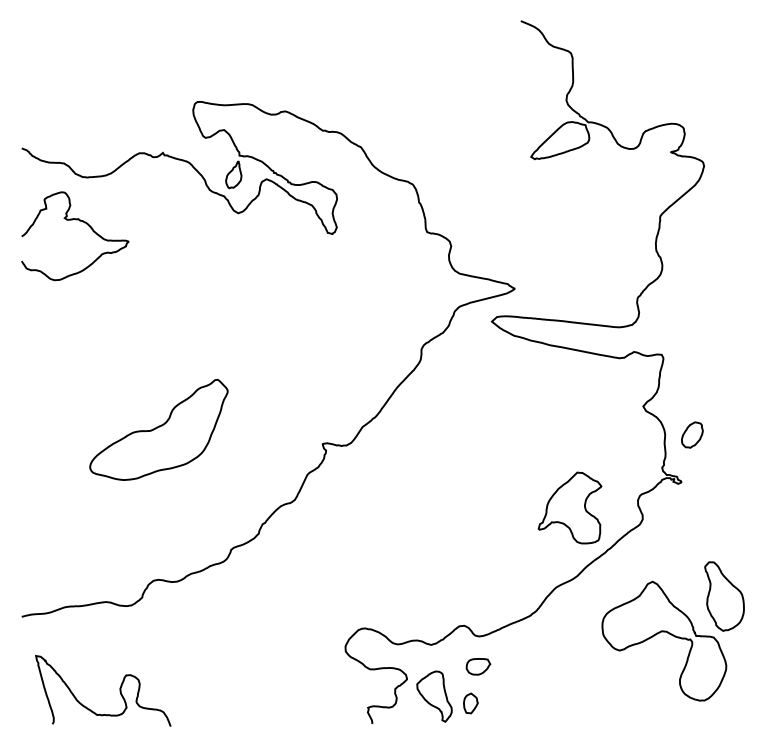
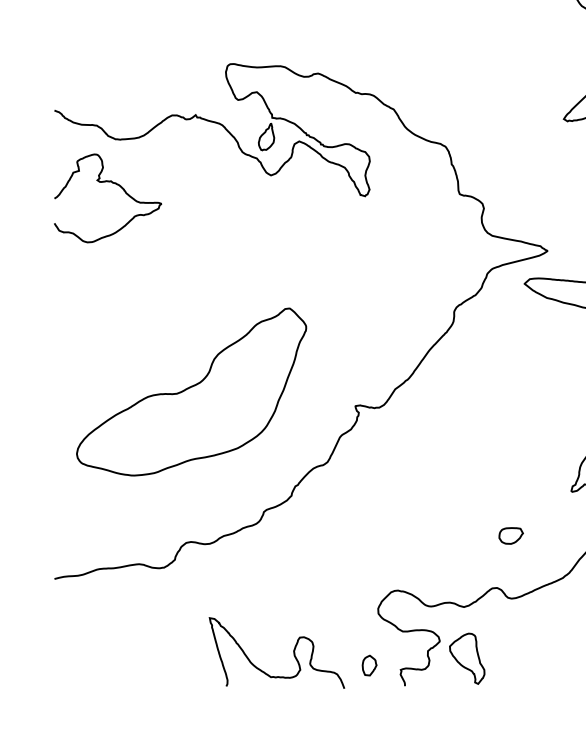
part: (158, 429) -> (191, 391), size x1.67
part: (478, 666) -> (511, 535), moved
curve: (119, 690) -> (293, 652), moved
part: (470, 703) -> (369, 665), moved

